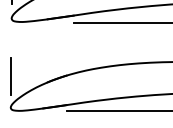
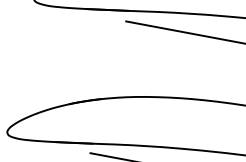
line: (10, 75) -> (16, 83), removed

